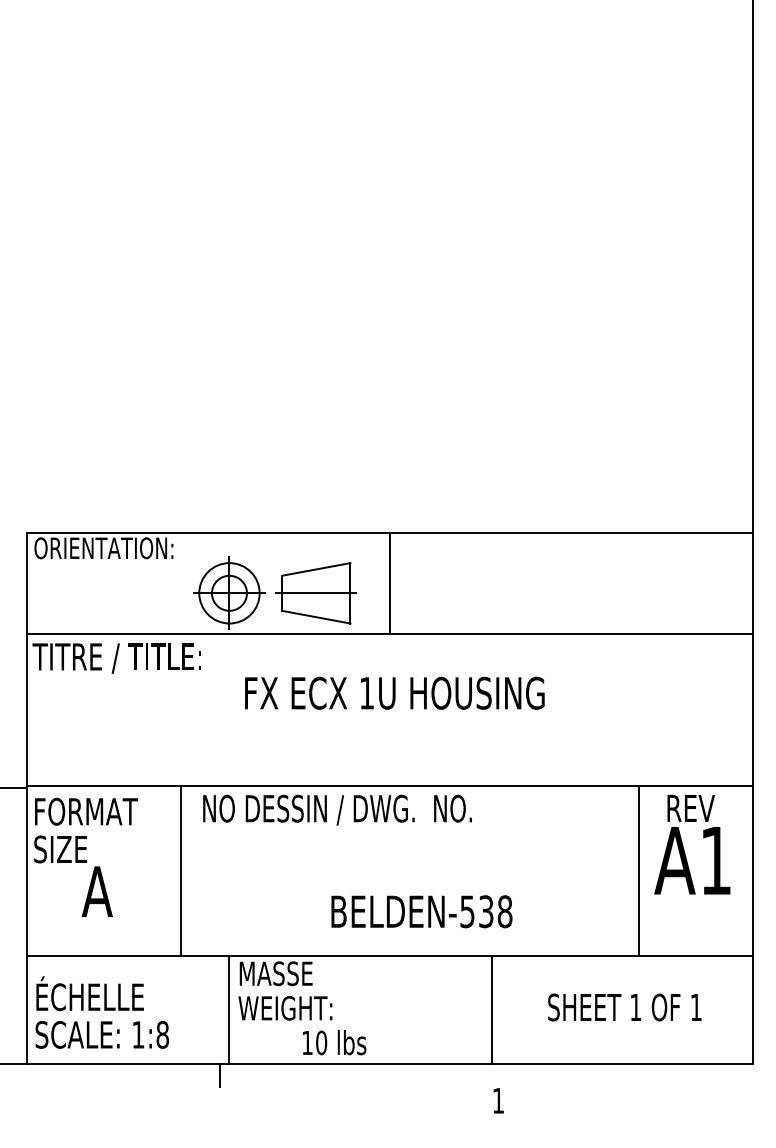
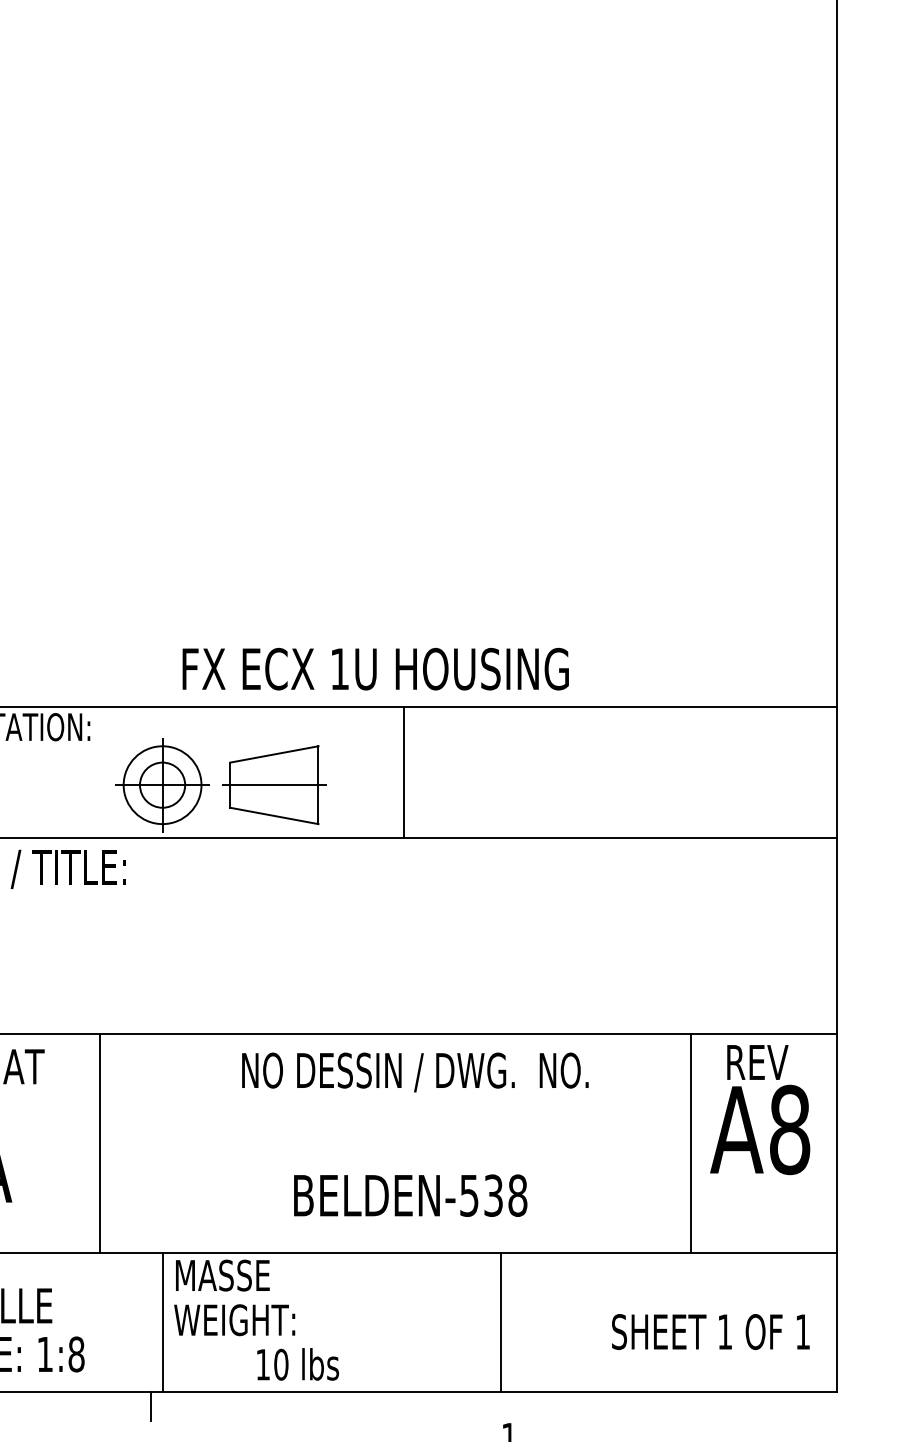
line: (389, 583) -> (403, 772), moved
text: (394, 692) -> (375, 668), moved
text: (337, 809) -> (415, 1071), moved
text: (715, 860) -> (789, 1129), A1 -> A8
text: (624, 1007) -> (710, 1332), moved

